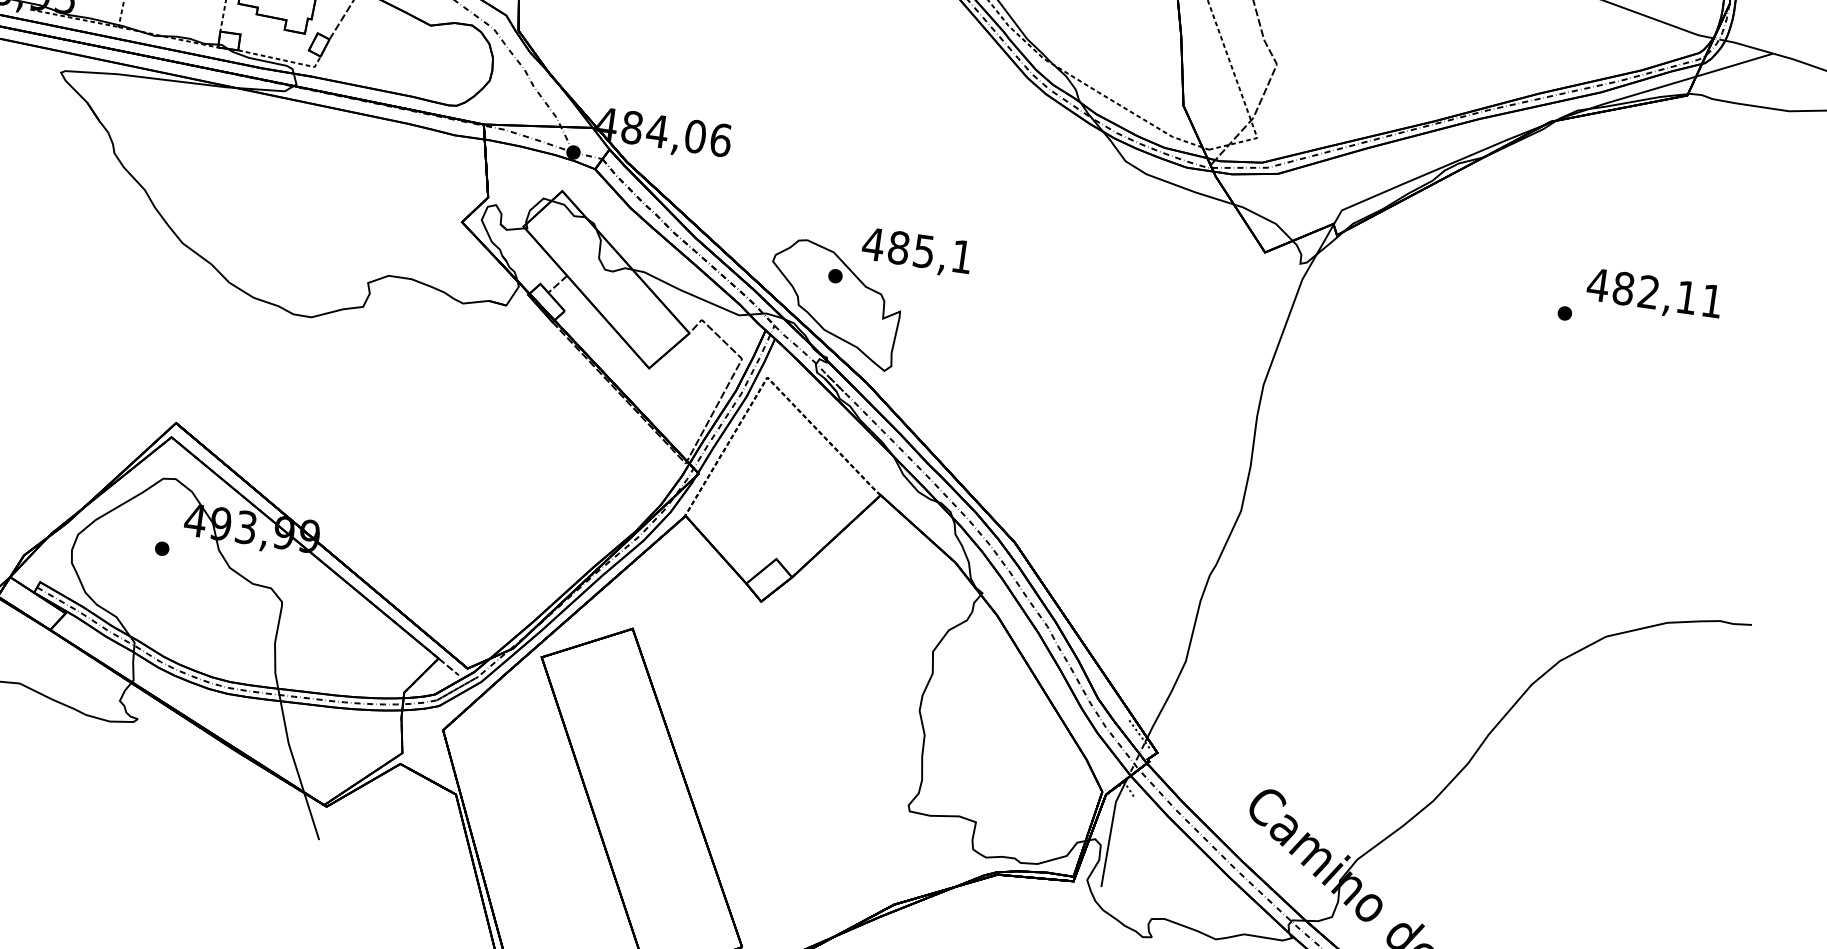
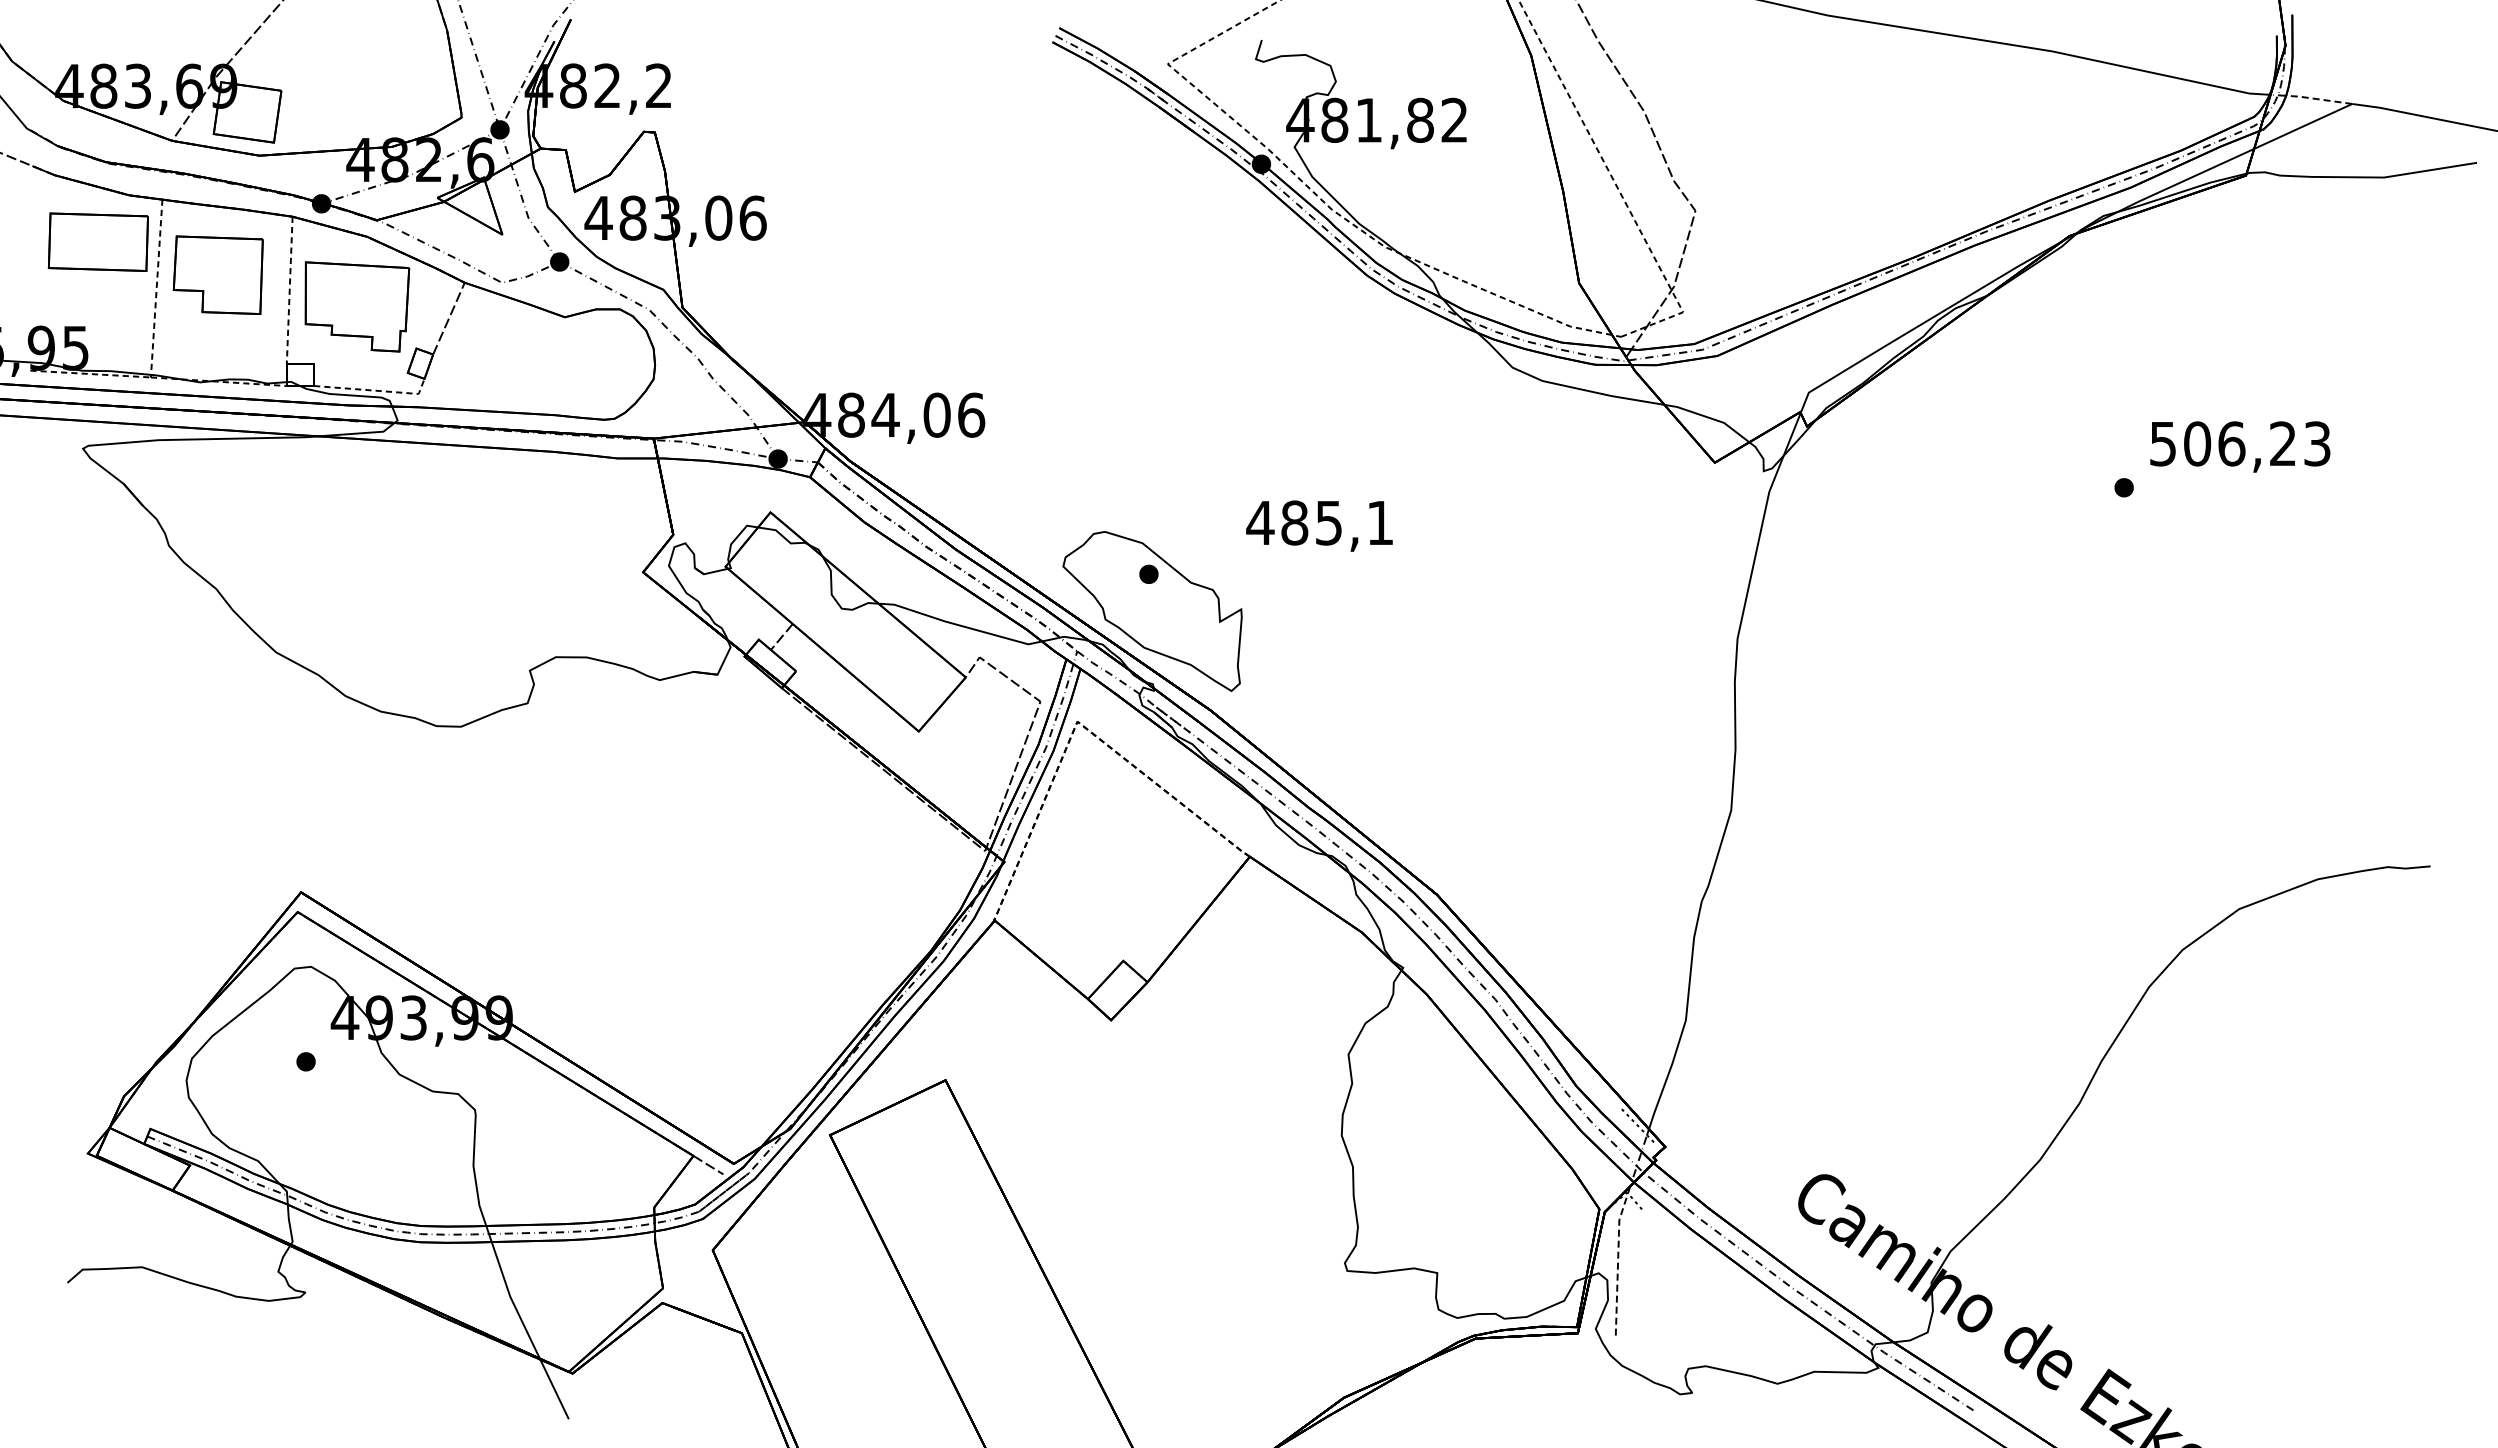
line: (1748, 46) -> (2318, 99), solid -> dashed
text: (916, 252) -> (1319, 525), moved
text: (1654, 292) -> (2239, 443), 482,11 -> 506,23
line: (1110, 833) -> (1618, 1262), solid -> dashed

